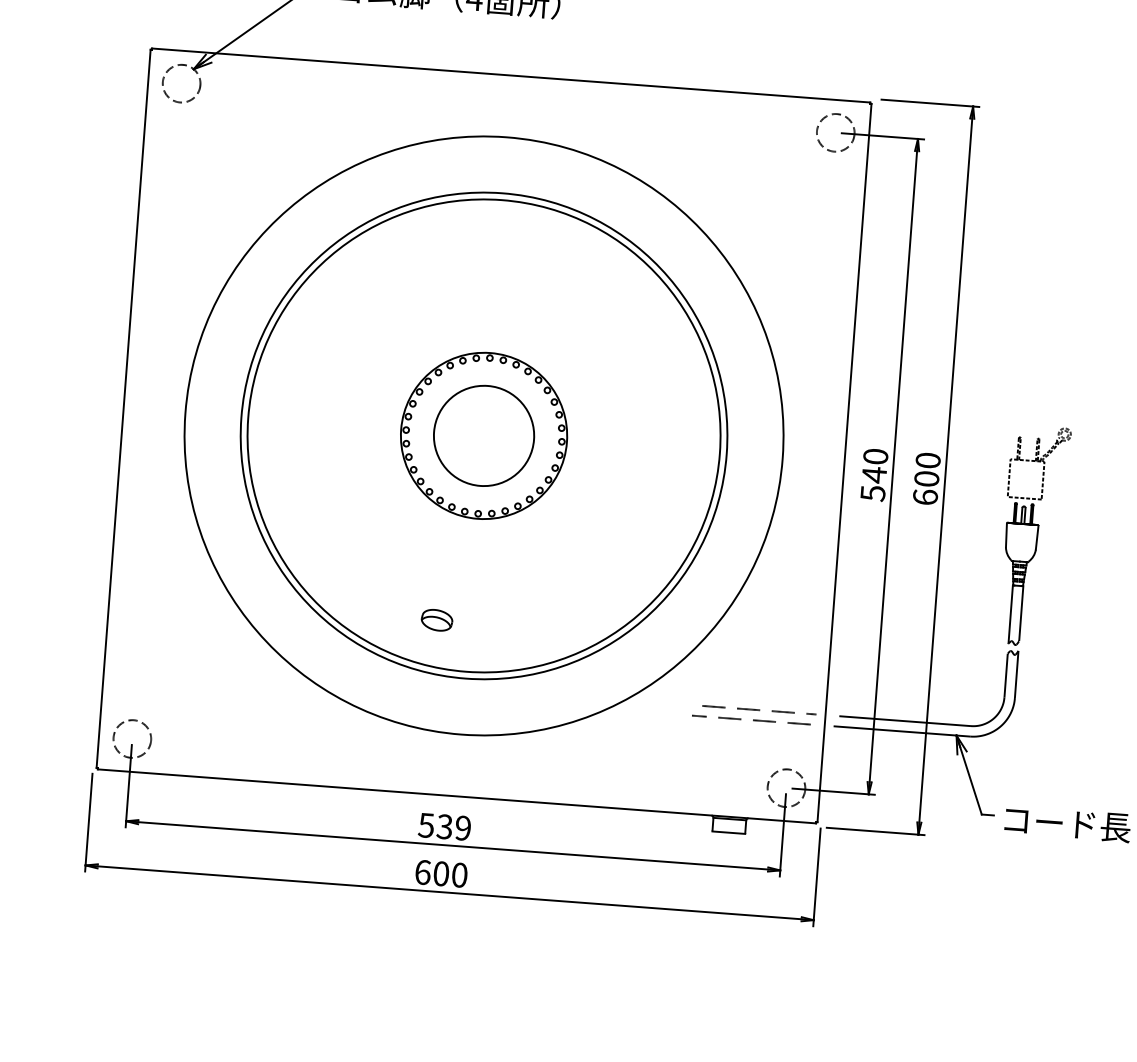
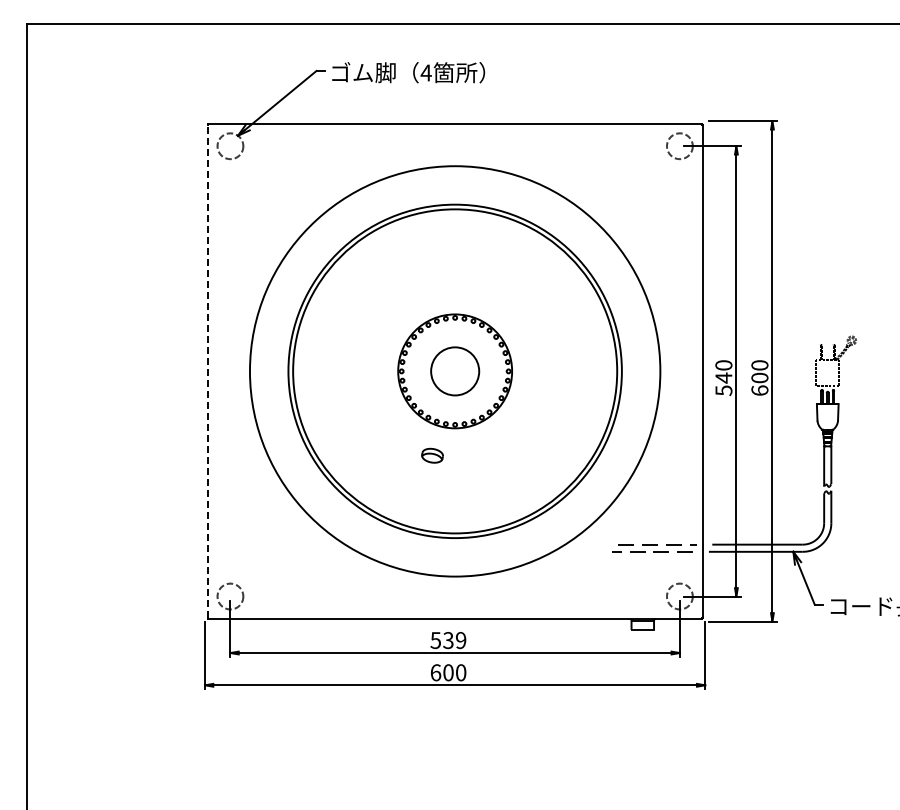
line: (123, 408) -> (207, 371), solid -> dashed
circle: (483, 436) -> (454, 371), size x0.7
part: (437, 619) -> (432, 455), moved

